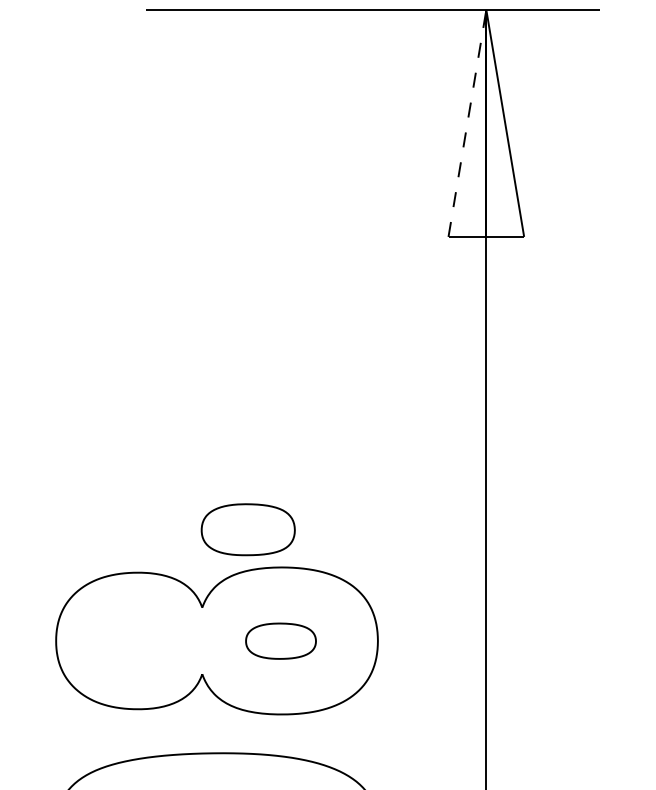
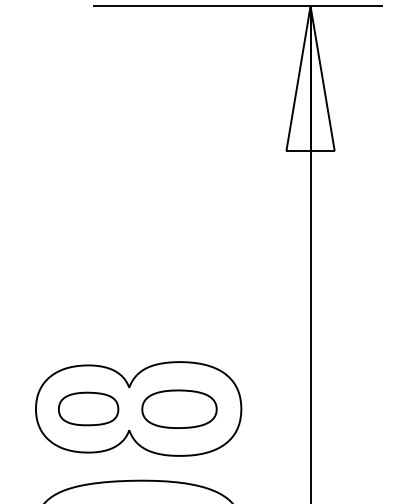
line: (467, 123) -> (298, 78), dashed -> solid
part: (248, 528) -> (88, 408), moved
part: (281, 640) -> (179, 408), size x1.67

